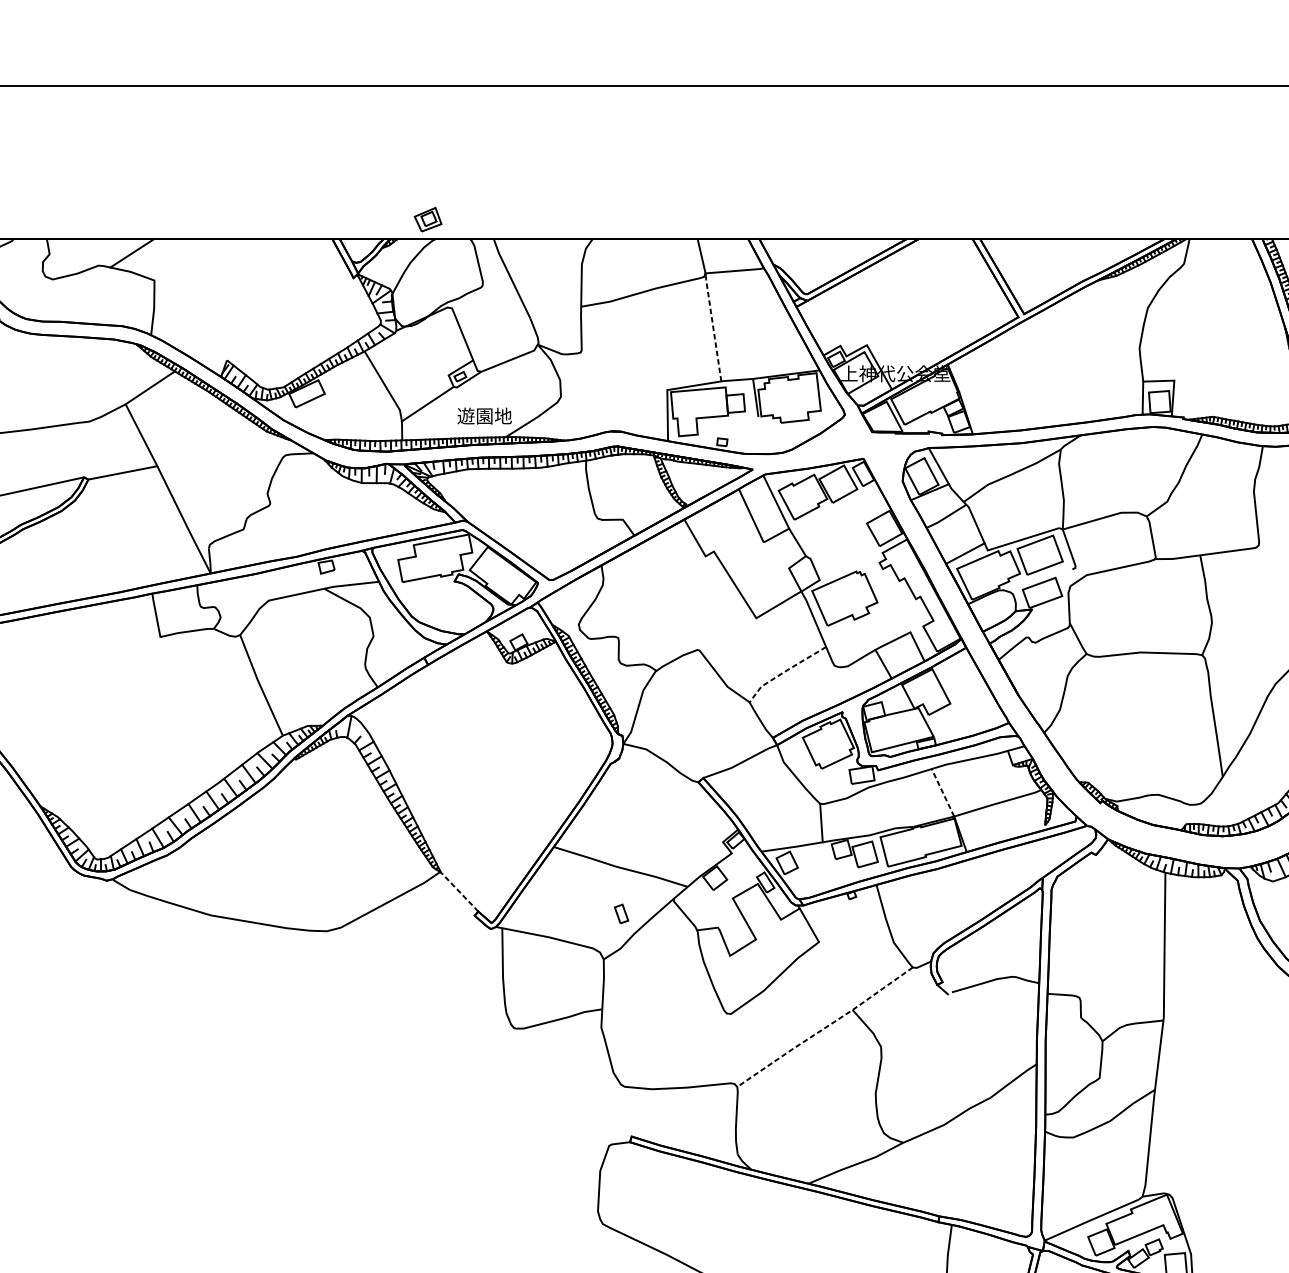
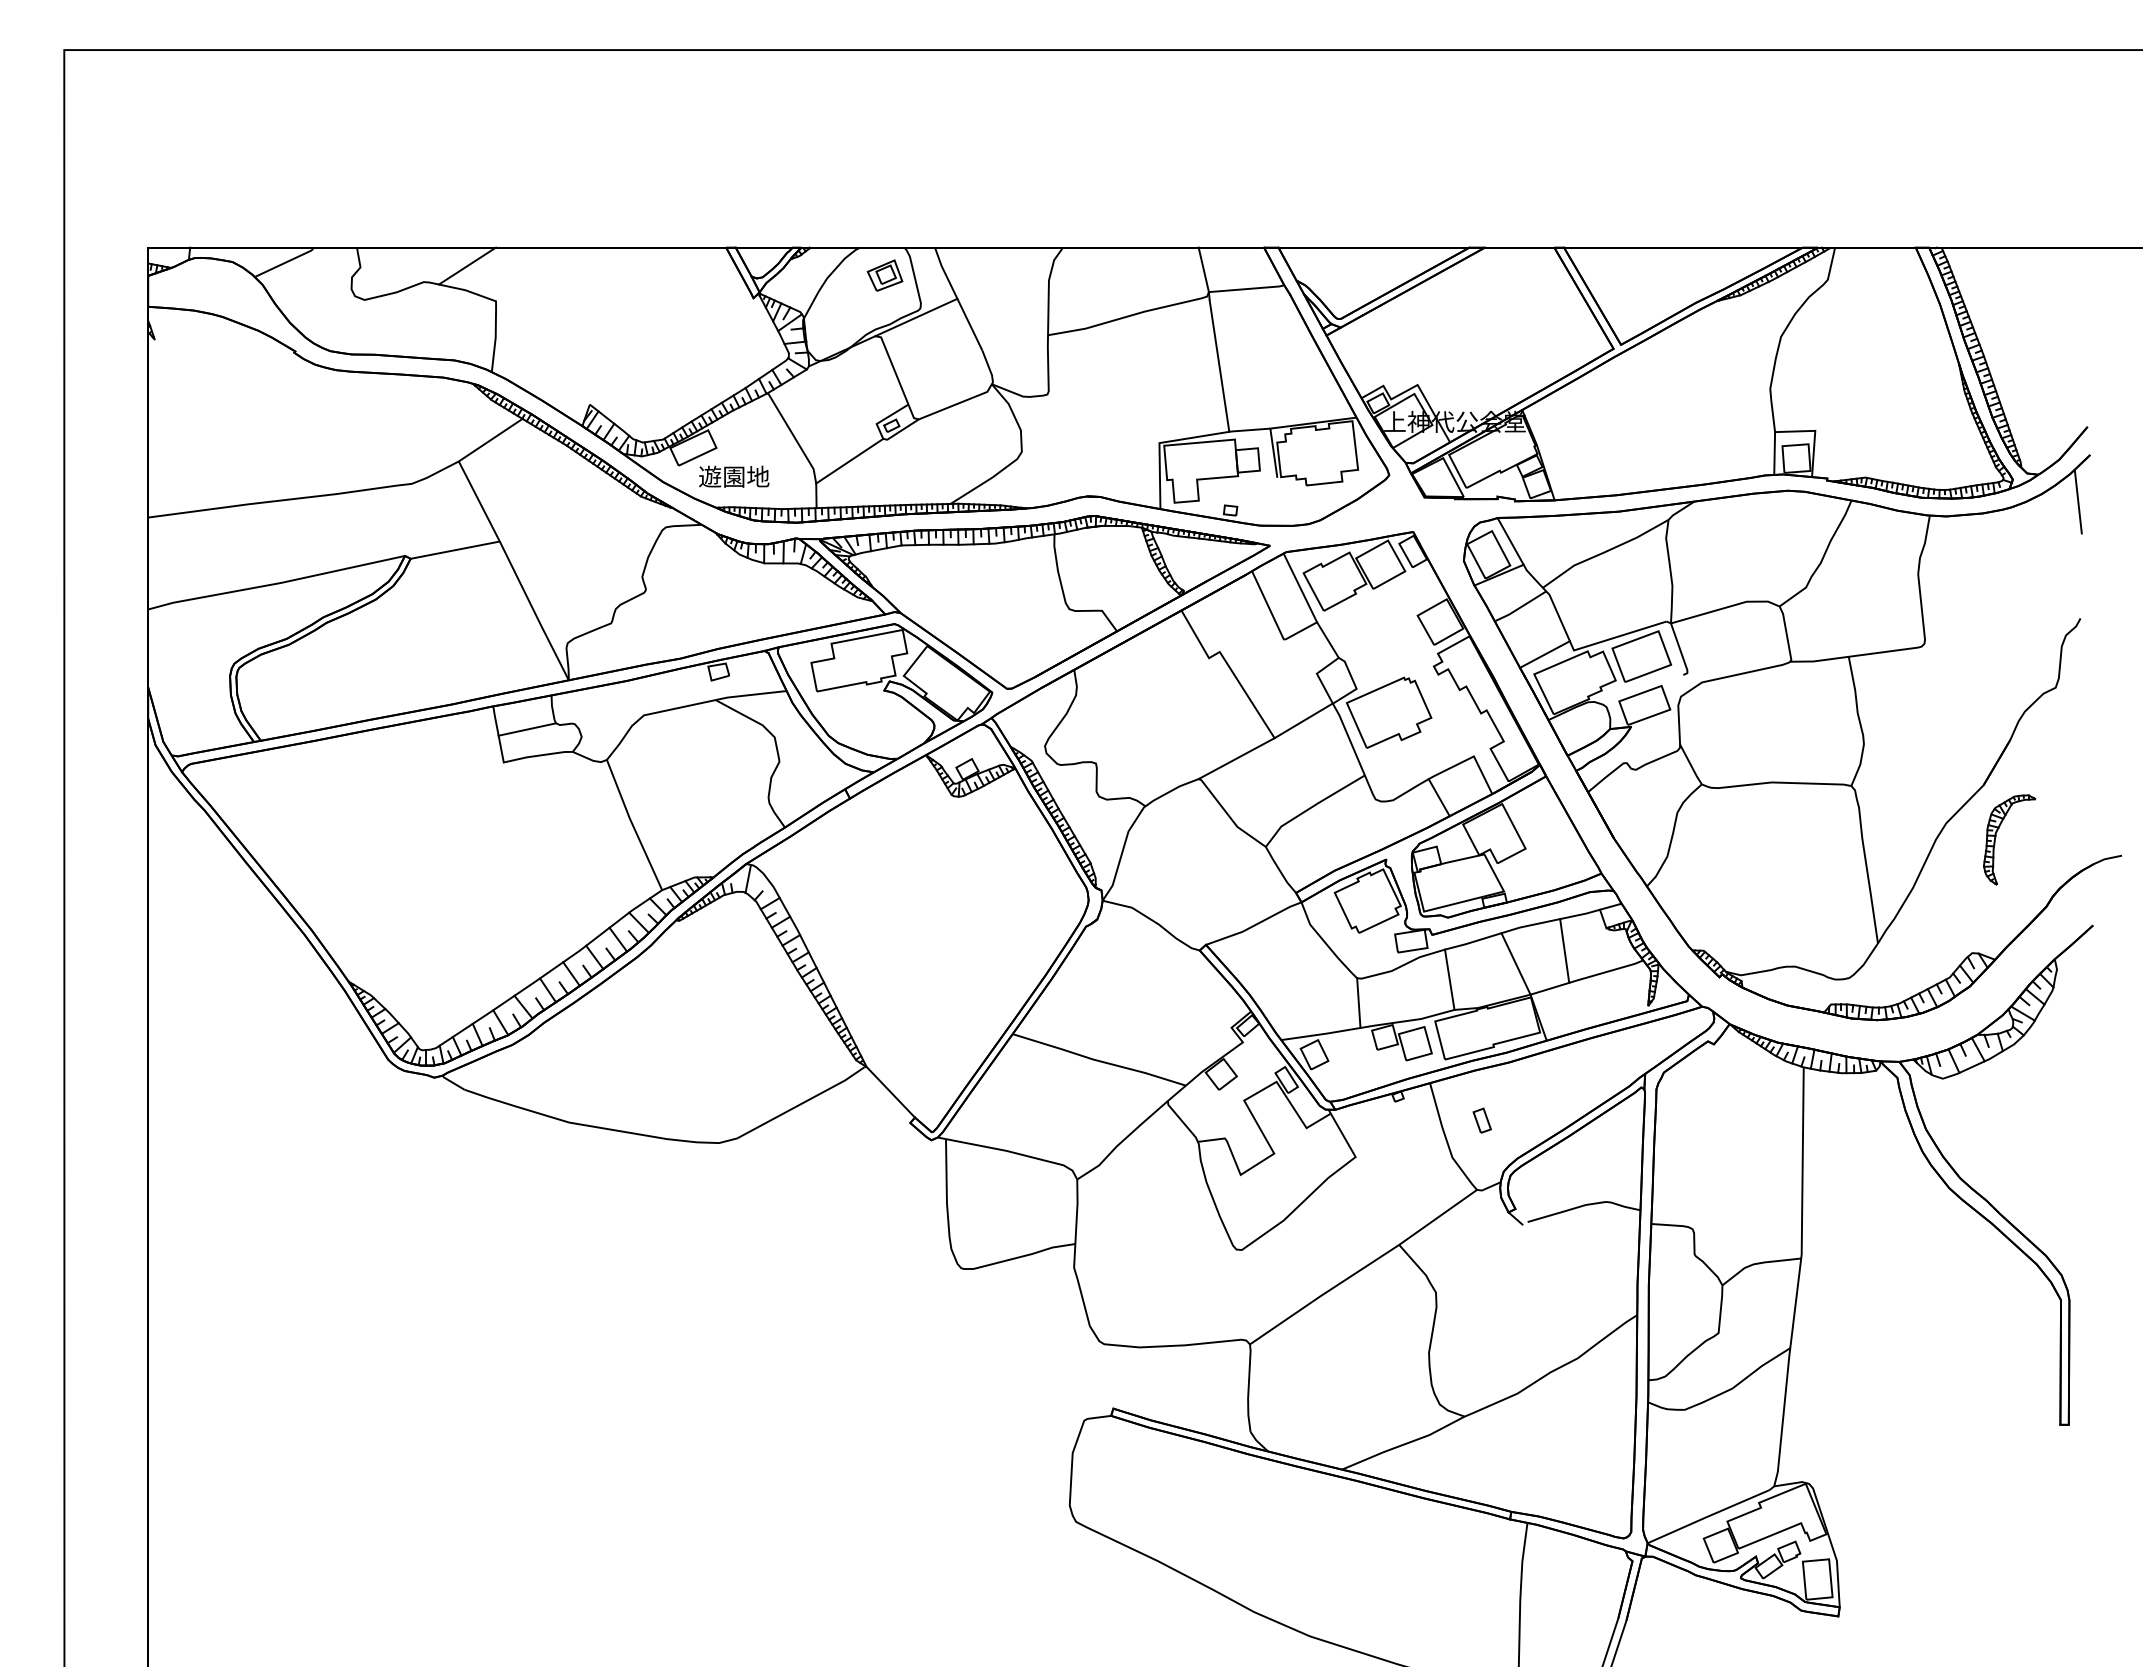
part: (427, 219) -> (884, 275), moved
line: (479, 293) -> (916, 317), added
line: (713, 330) -> (1219, 365), dashed -> solid
text: (484, 415) -> (734, 476), moved
line: (178, 611) -> (527, 729), added
line: (726, 633) -> (1236, 758), added
line: (784, 671) -> (1311, 807), dashed -> solid
line: (980, 782) -> (1564, 950), added
line: (943, 792) -> (1516, 963), dashed -> solid
line: (891, 804) -> (1449, 979), added
line: (458, 890) -> (889, 1090), dashed -> solid
part: (620, 913) -> (1481, 1120), moved
line: (825, 1028) -> (1363, 1268), dashed -> solid

